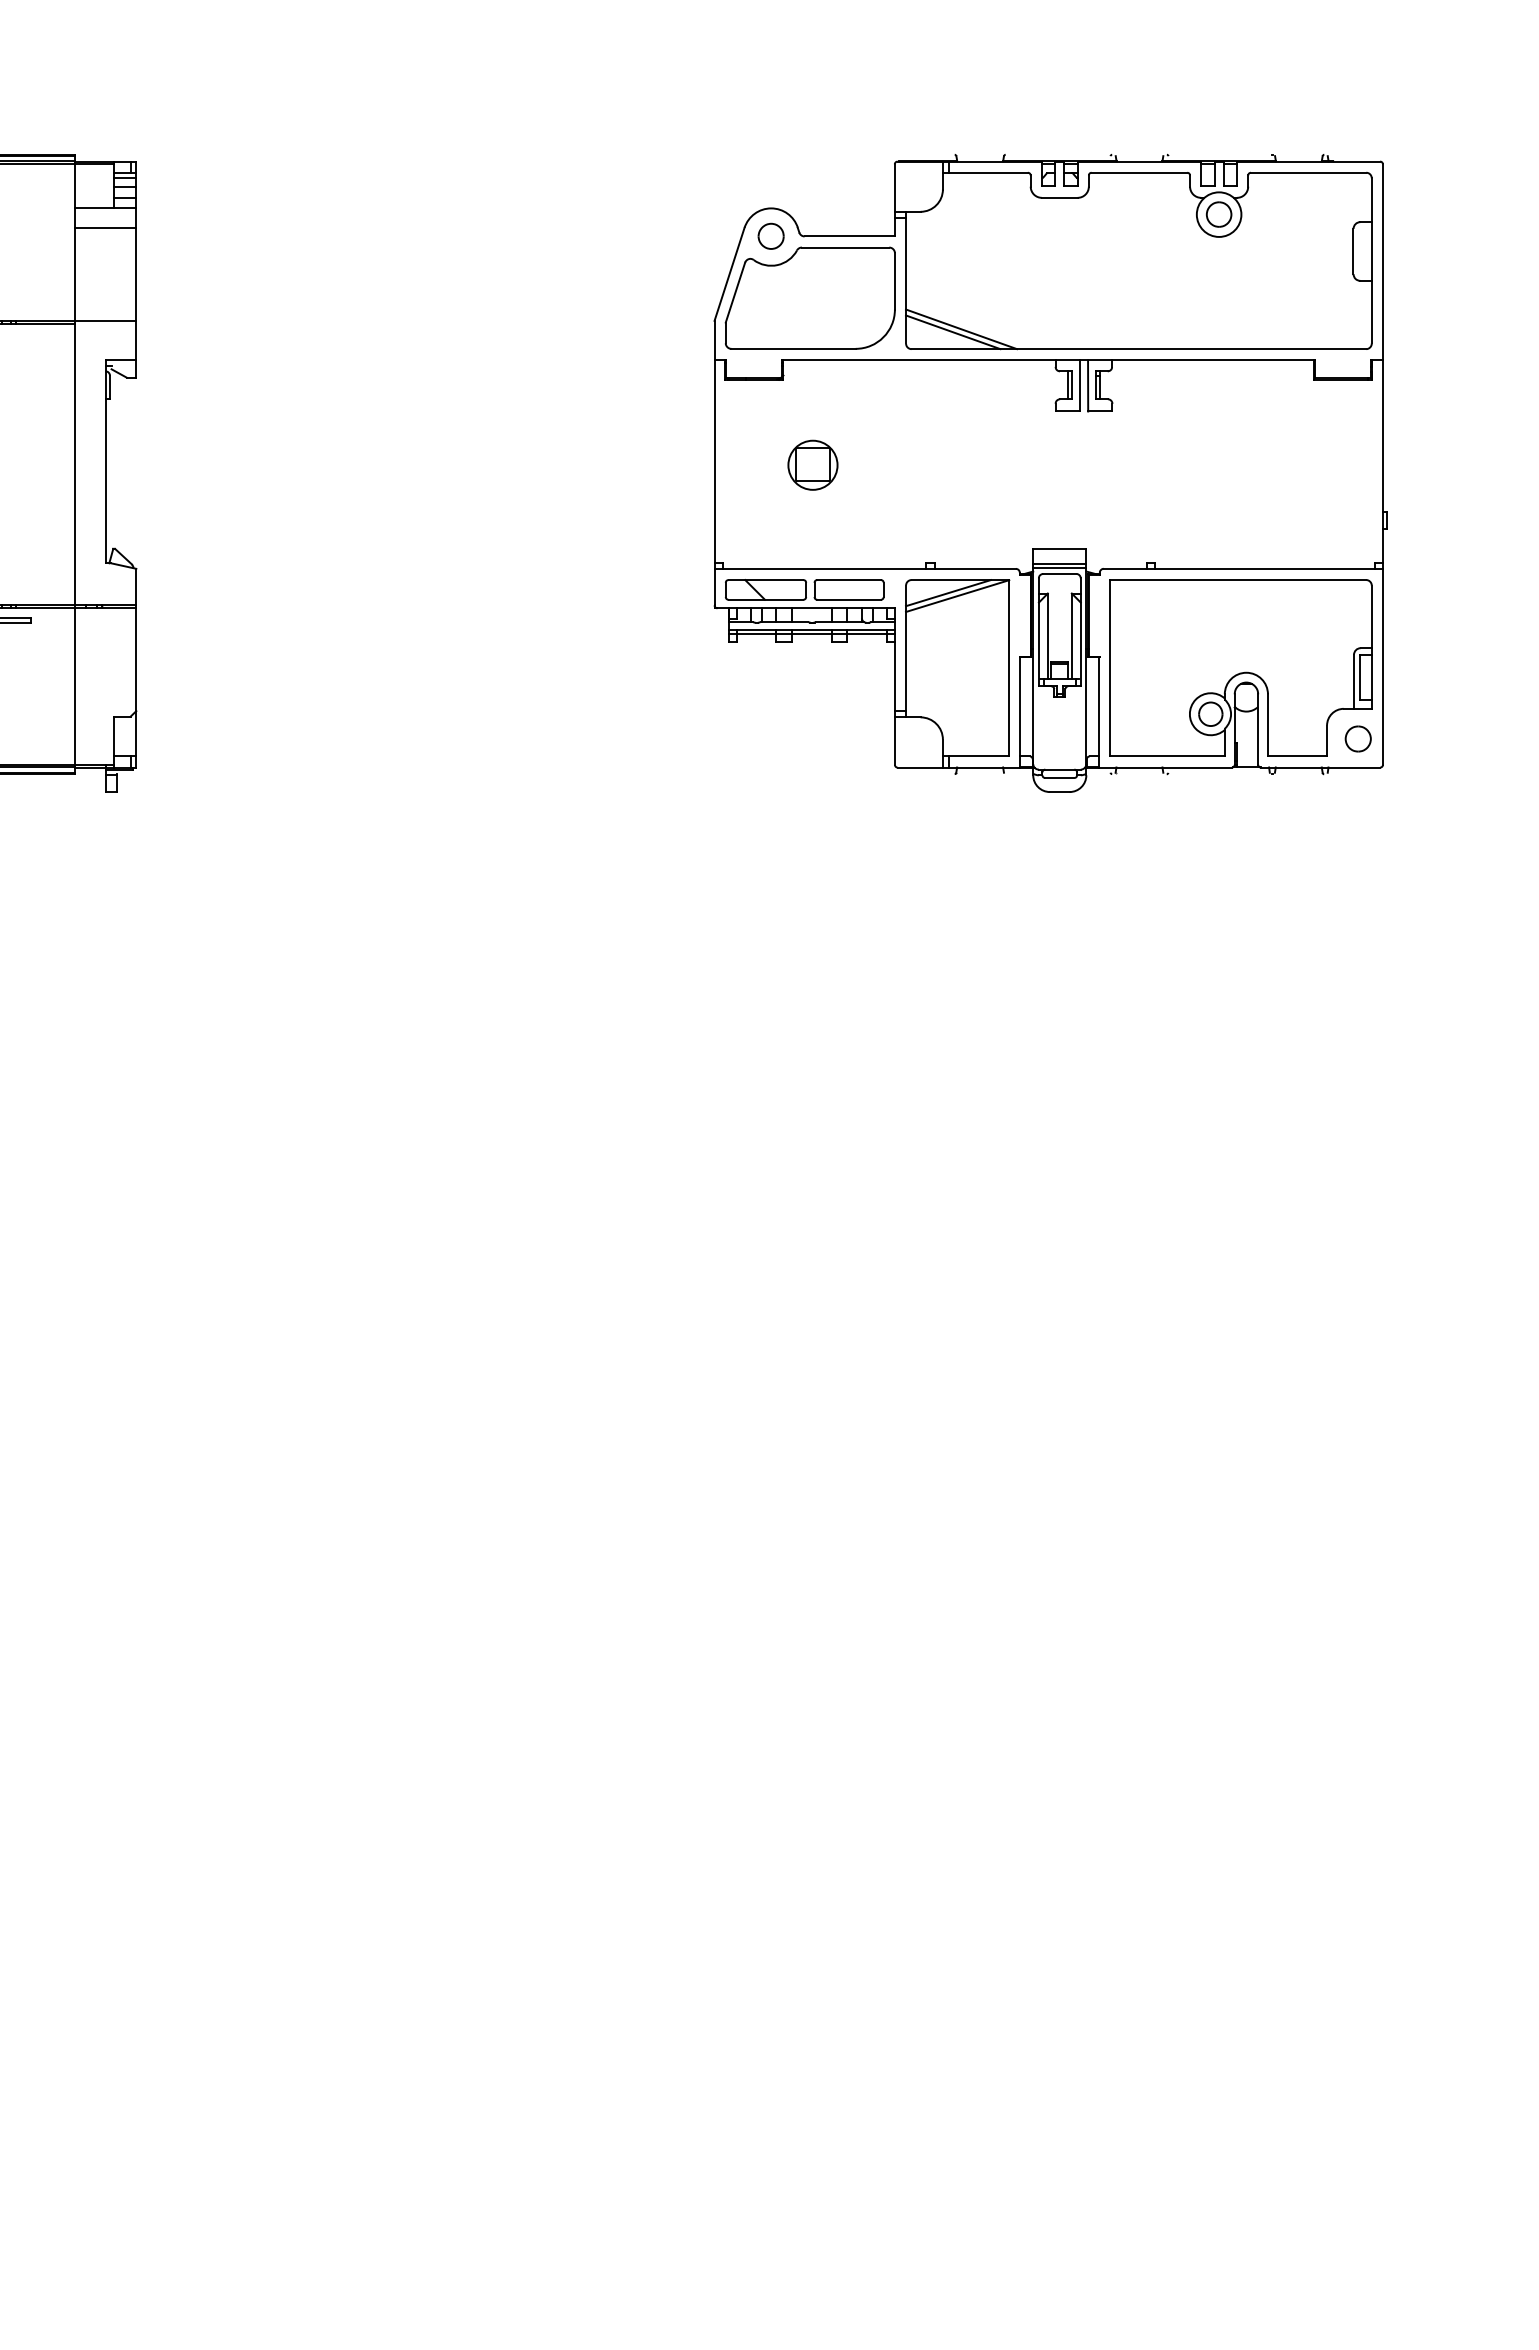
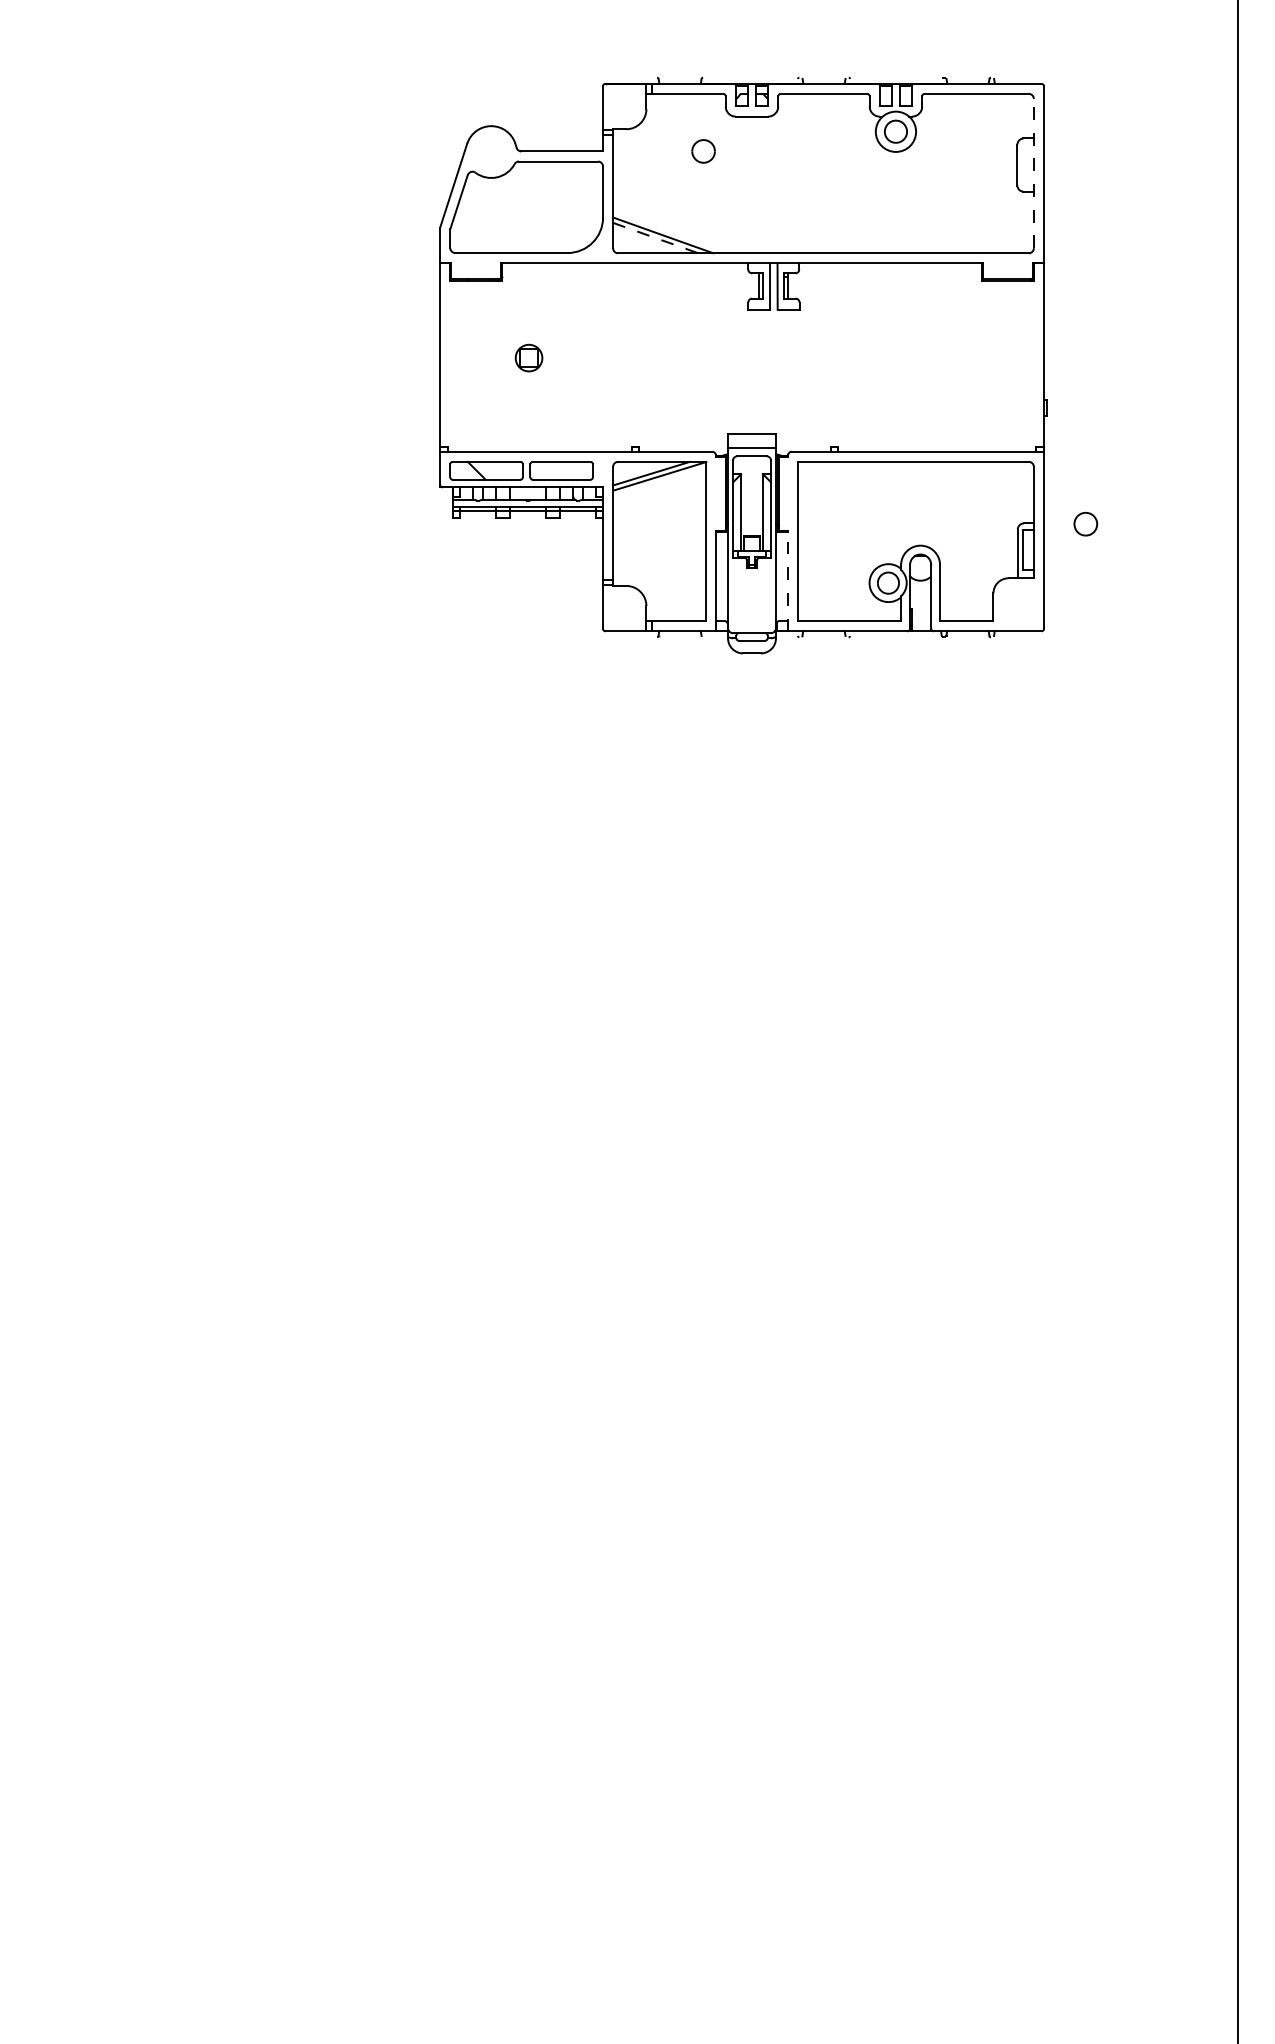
part: (770, 235) -> (702, 150), moved
line: (1371, 260) -> (1033, 173), solid -> dashed
line: (953, 332) -> (655, 238), solid -> dashed
part: (812, 464) -> (528, 357), size x0.6
line: (1059, 568) -> (751, 451), removed
line: (1099, 711) -> (787, 580), solid -> dashed
part: (1357, 738) -> (1085, 523), moved

